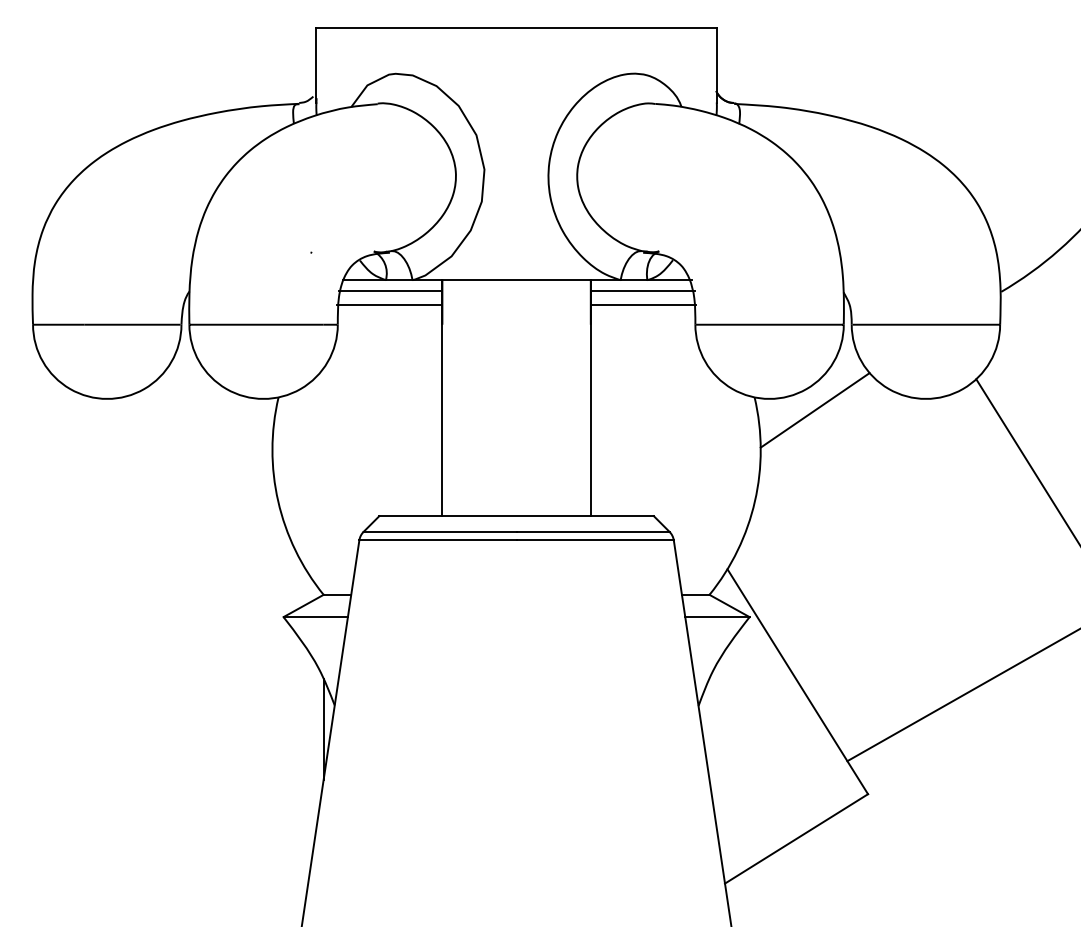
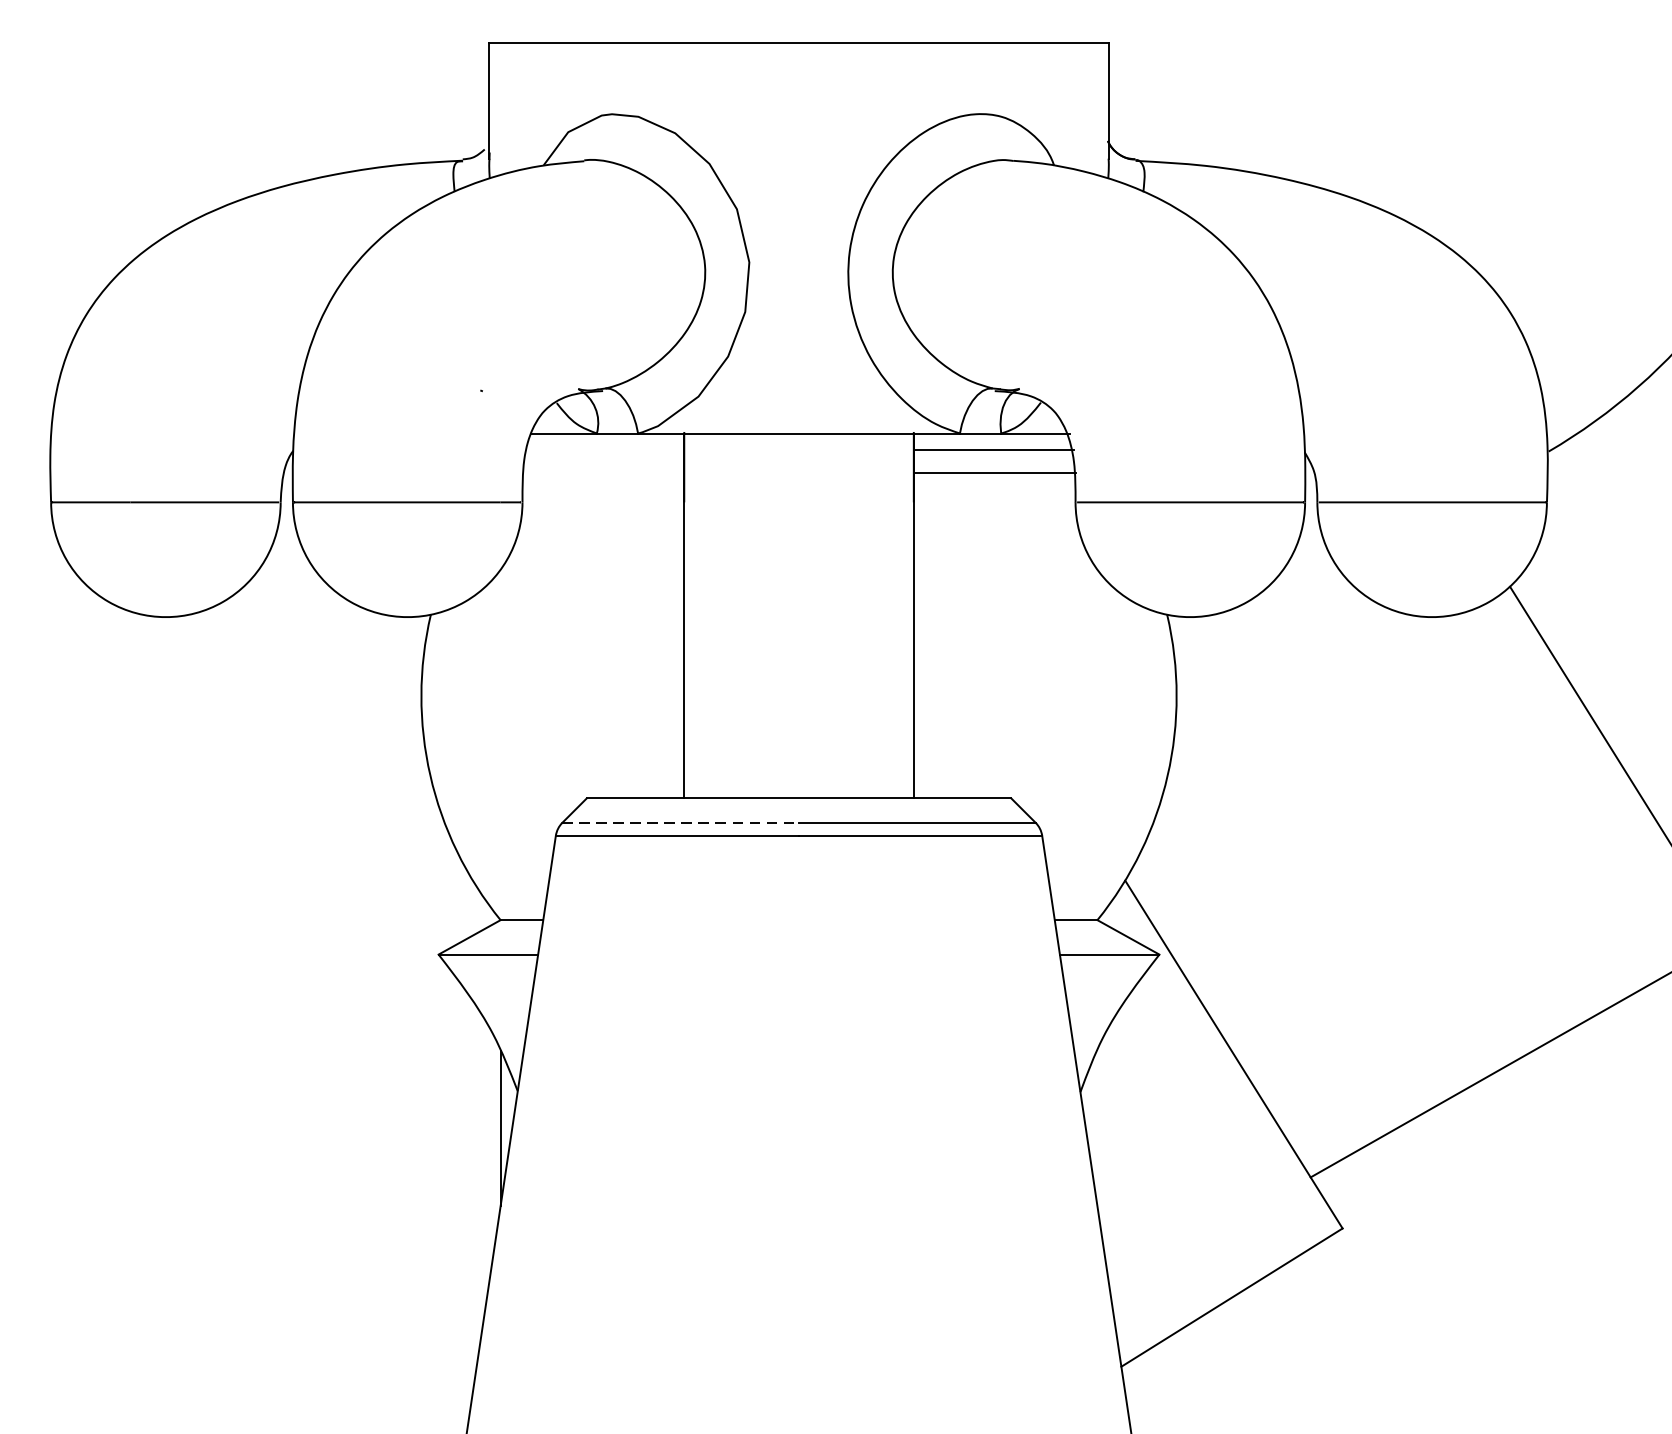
line: (389, 290) -> (602, 449), removed
line: (388, 305) -> (600, 472), removed
line: (814, 410) -> (1259, 635), removed
line: (440, 531) -> (681, 822), solid -> dashed

